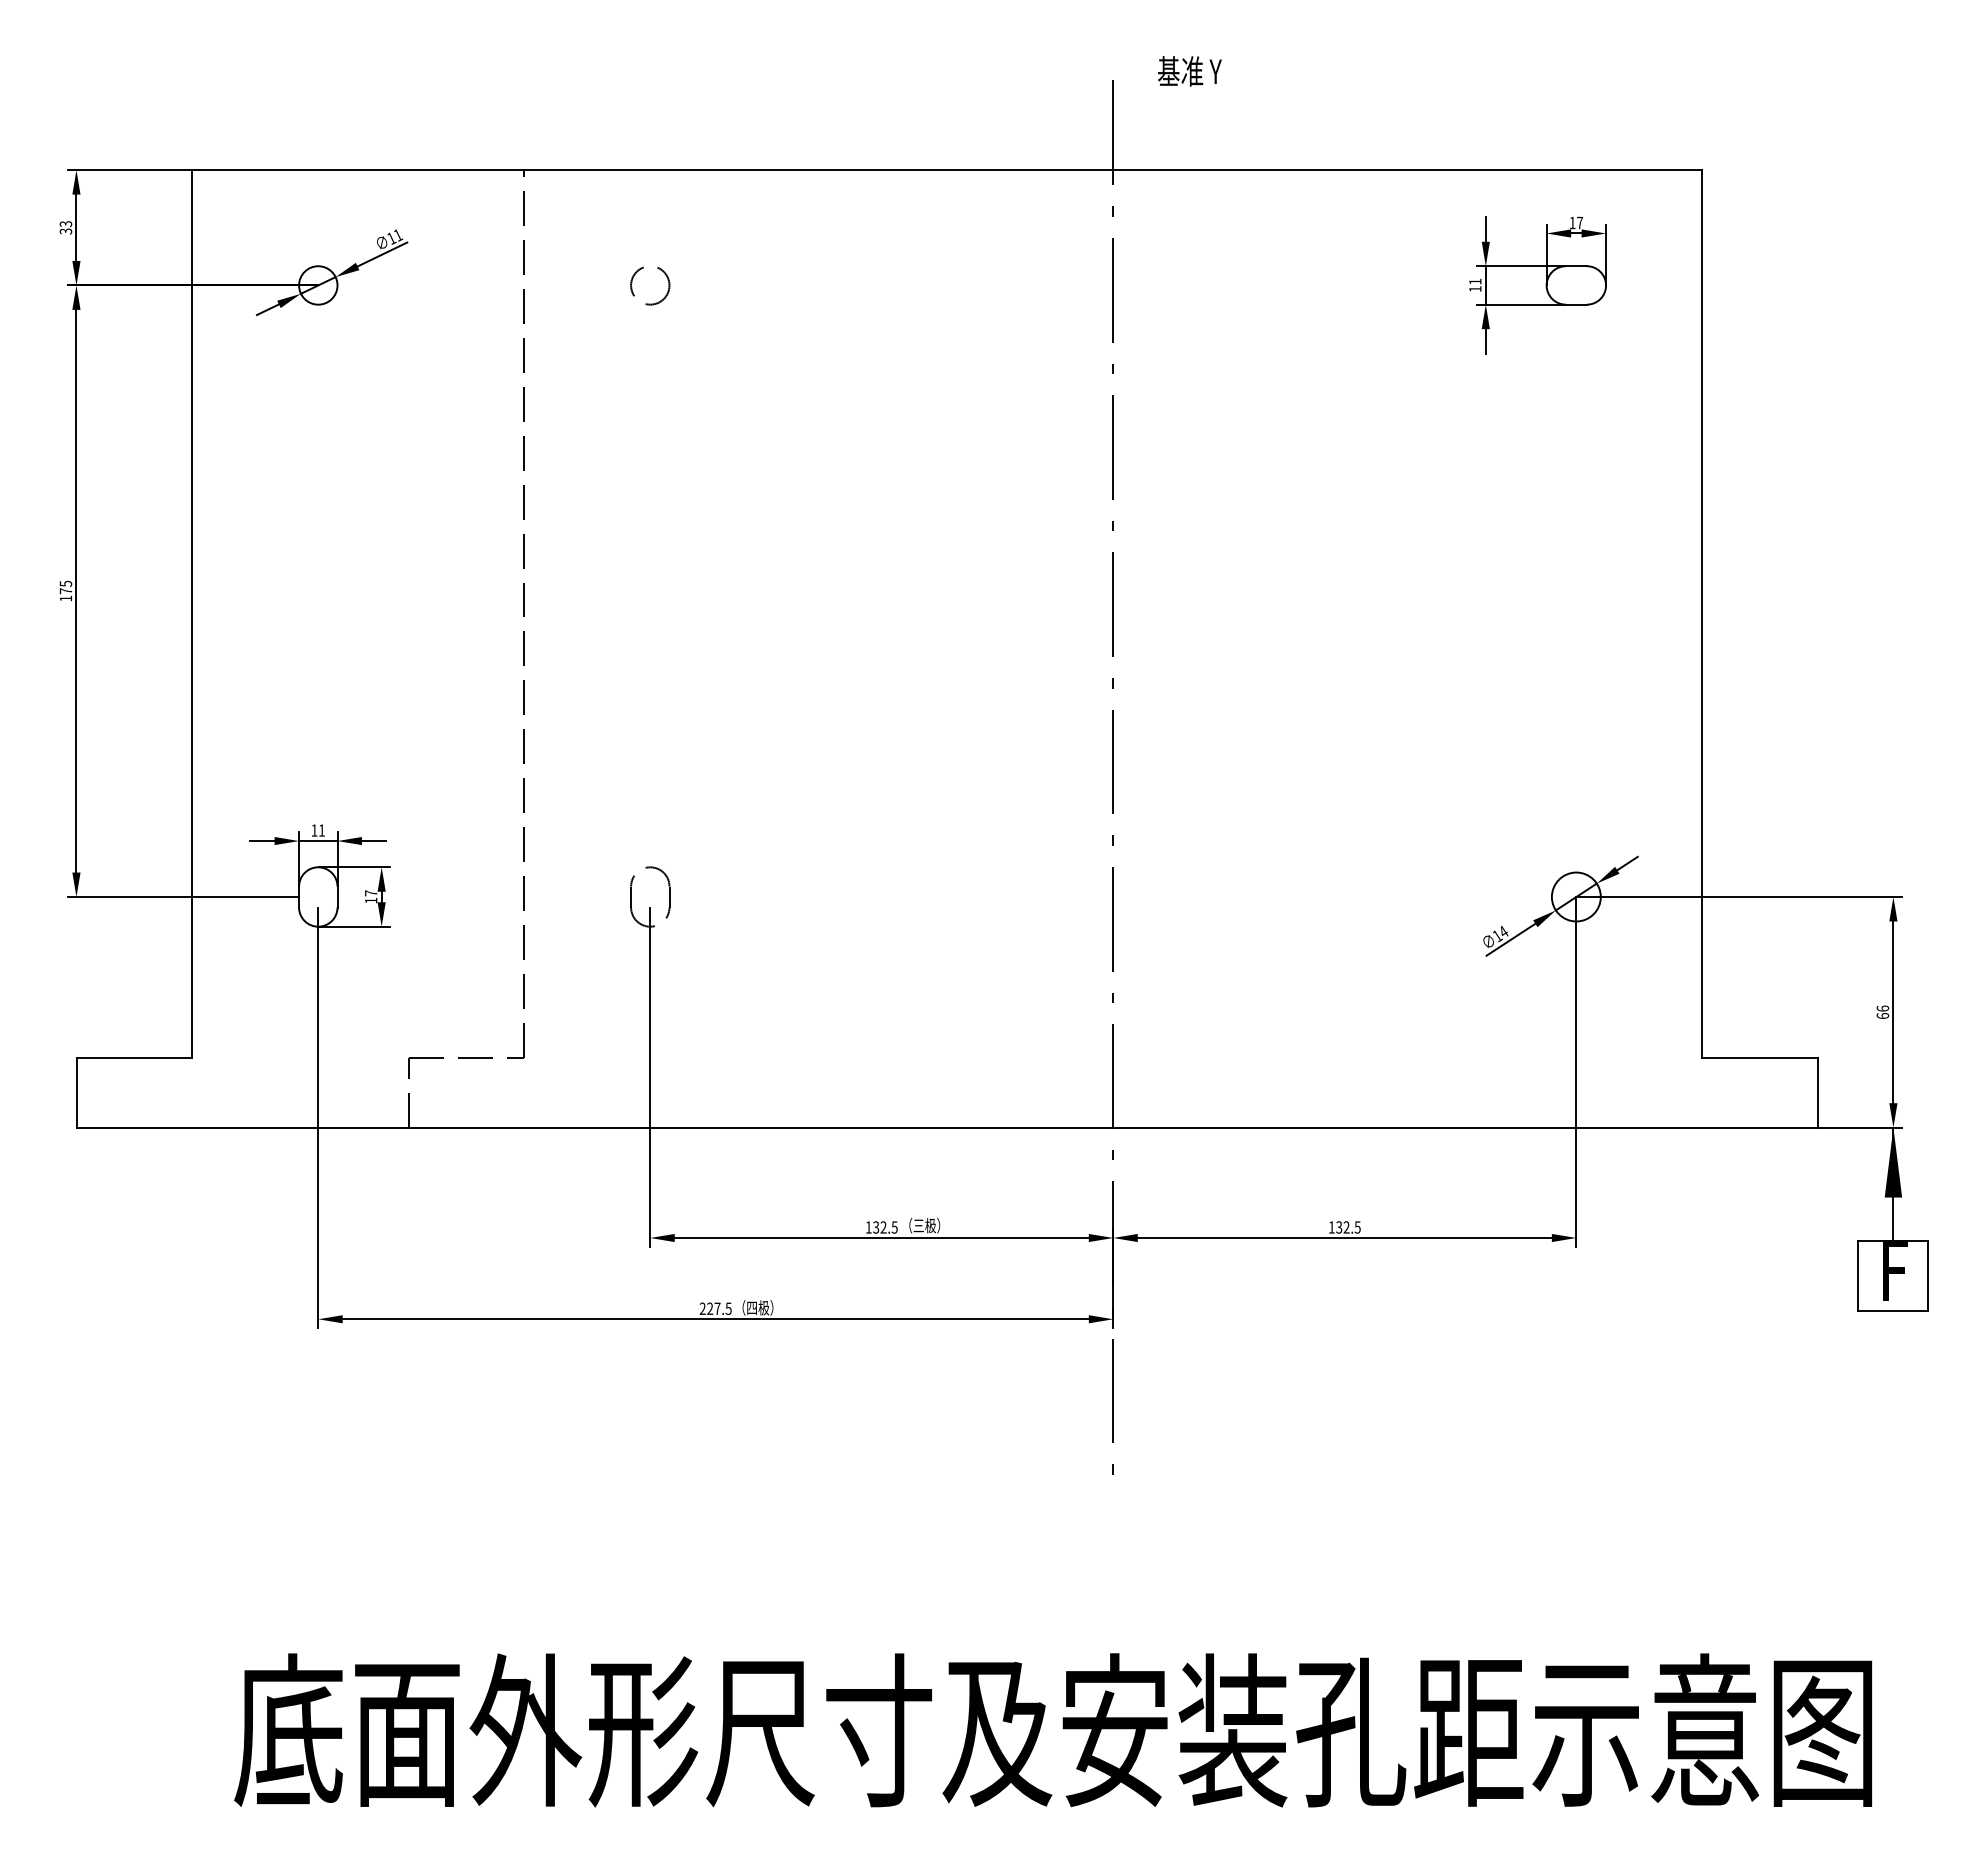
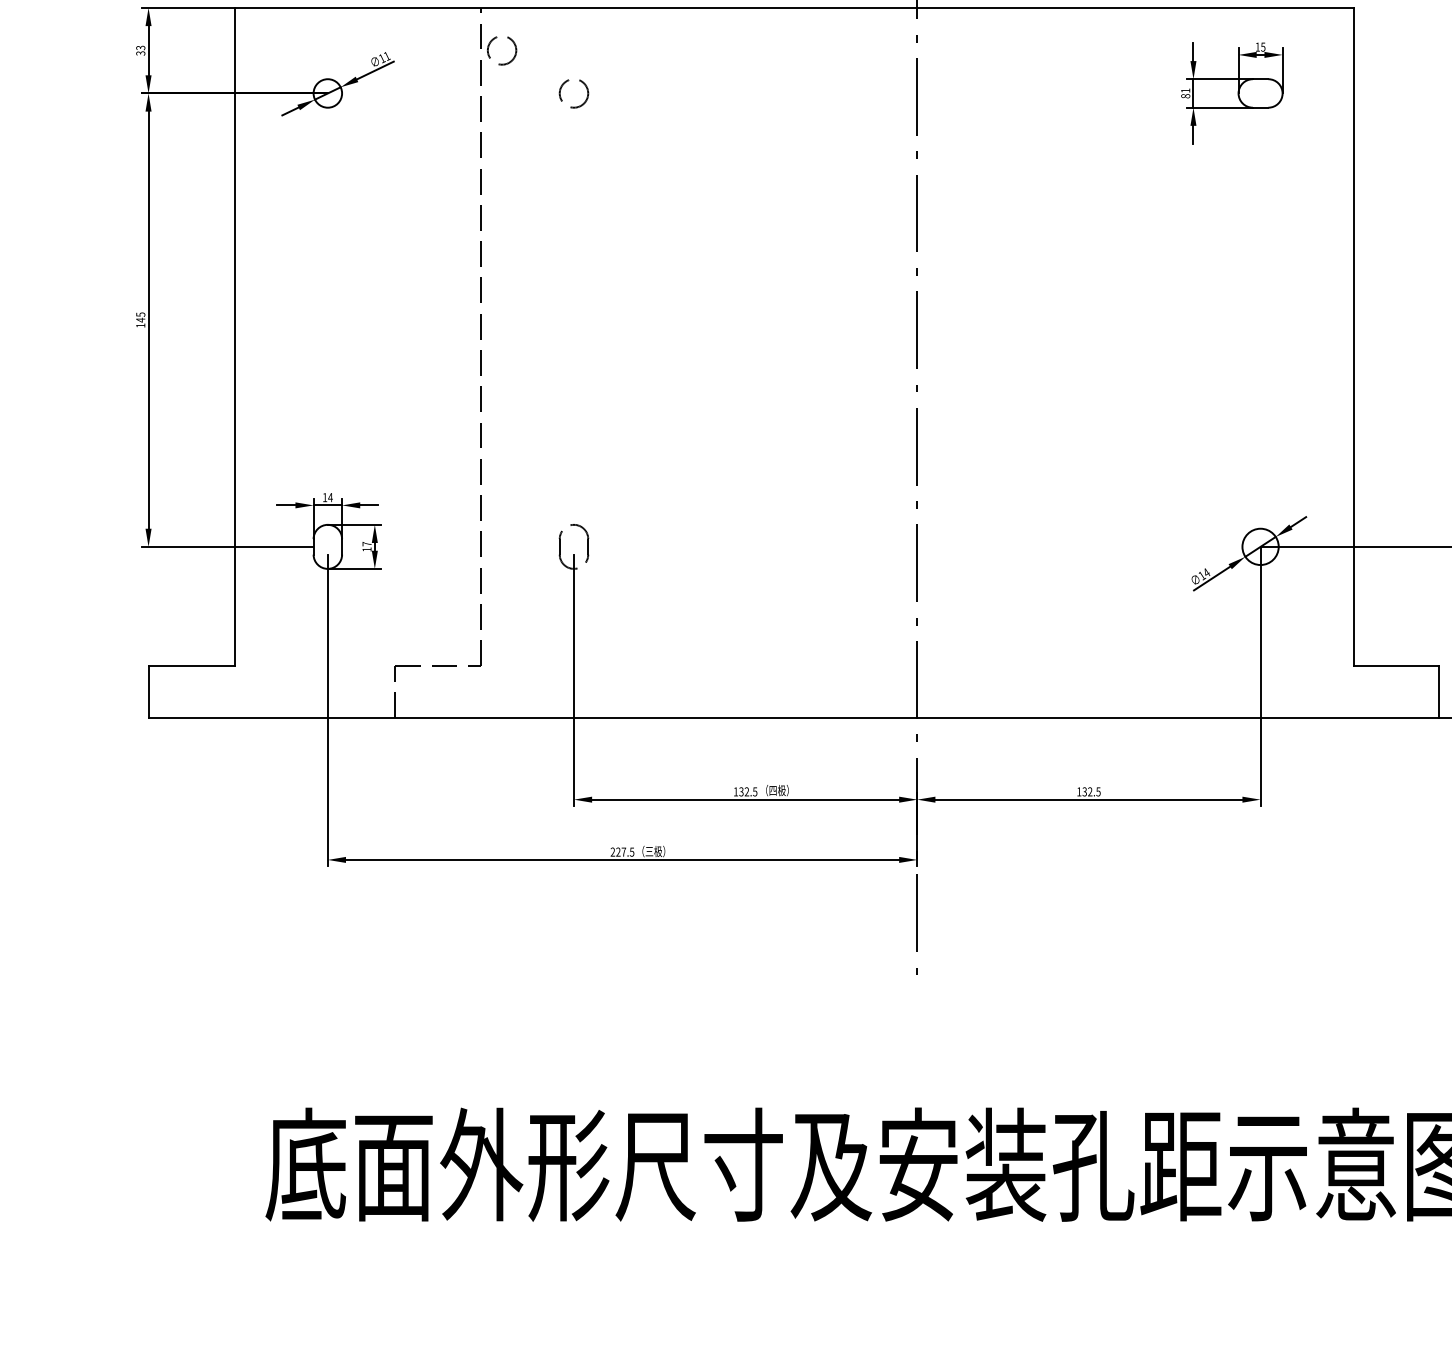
text: (1579, 223) -> (1262, 47), 17 -> 15
circle: (553, 227) -> (502, 50), added
text: (1475, 289) -> (1185, 96), 11 -> 81
text: (65, 591) -> (140, 320), 175 -> 145
text: (321, 830) -> (330, 497), 11 -> 14
text: (918, 1225) -> (772, 790), （三极） -> （四极）
text: (752, 1307) -> (649, 851), （四极） -> （三极）

